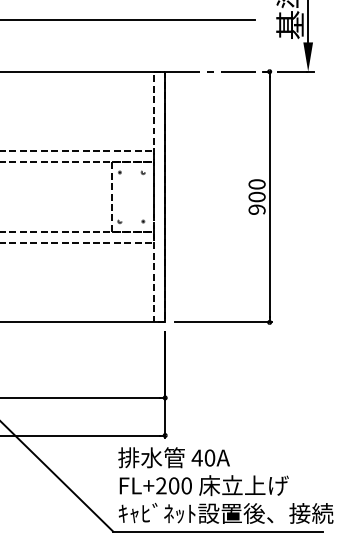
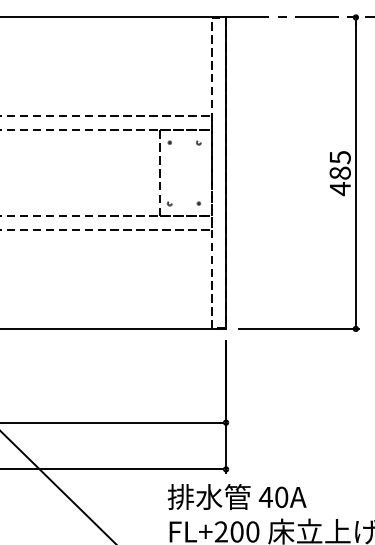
text: (256, 197) -> (339, 173), 900 -> 485

